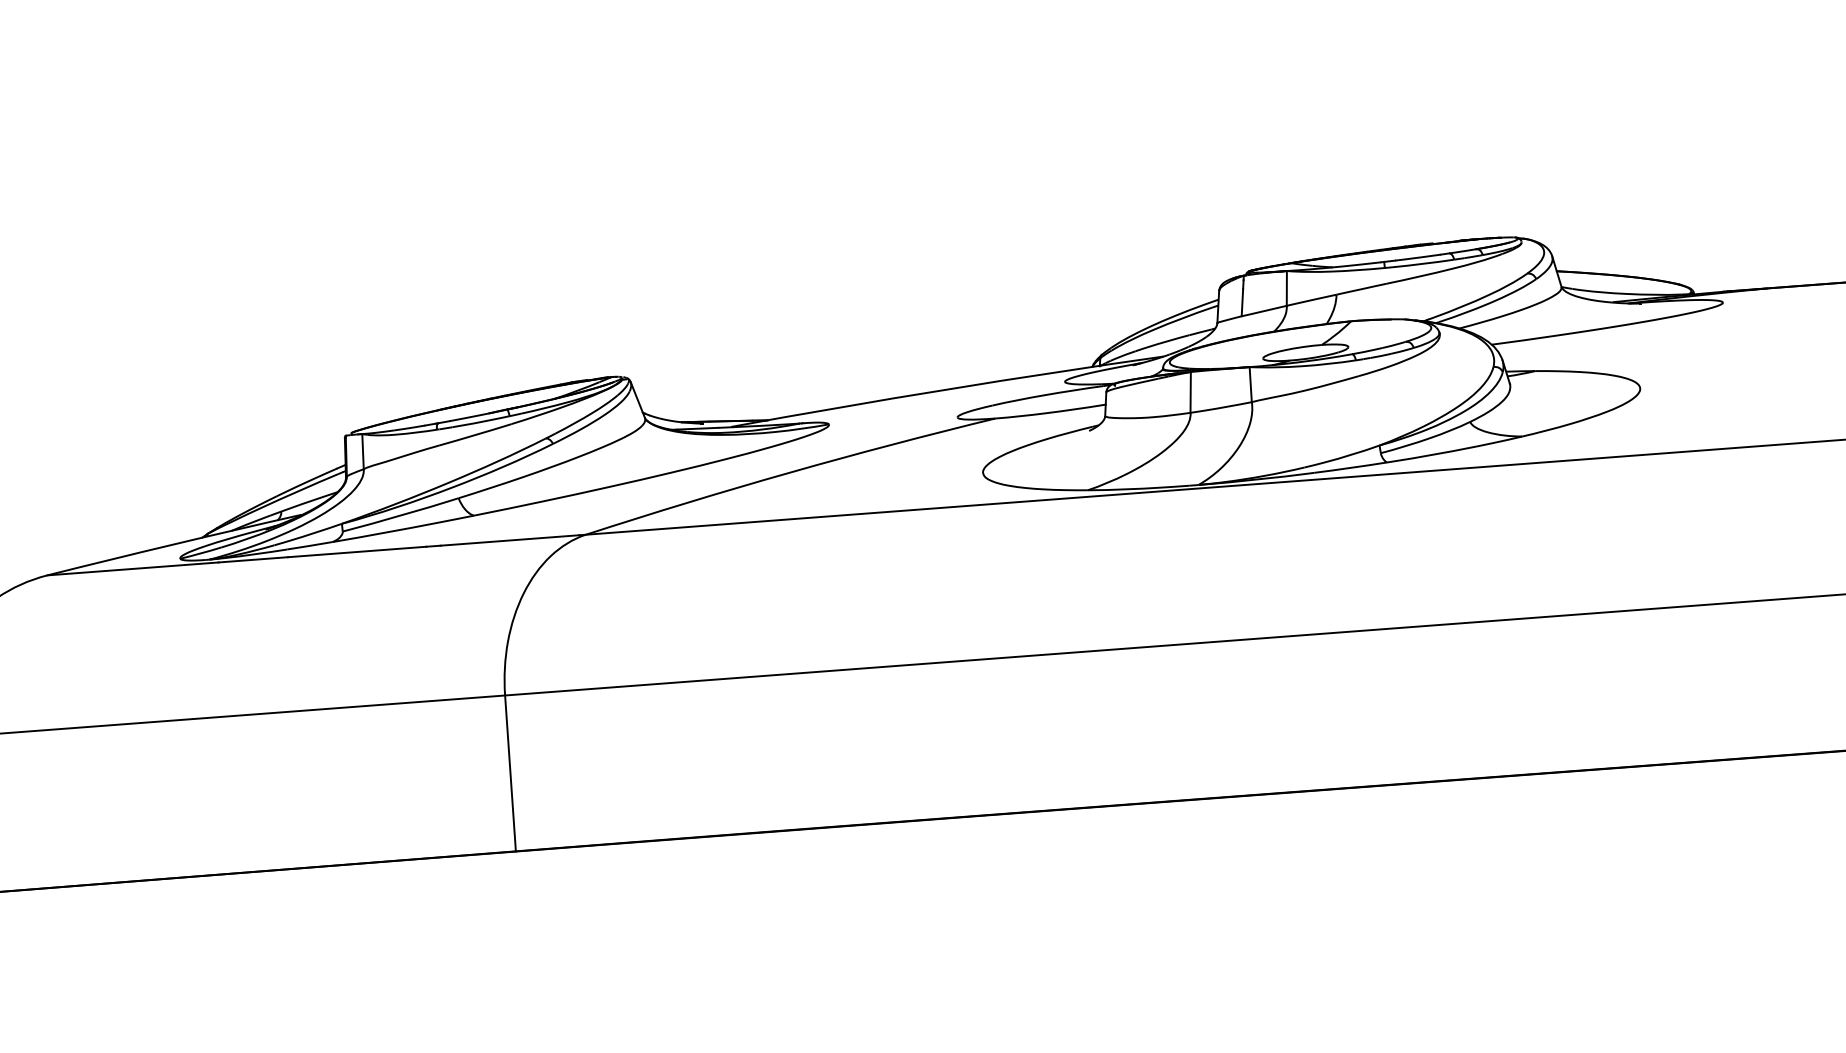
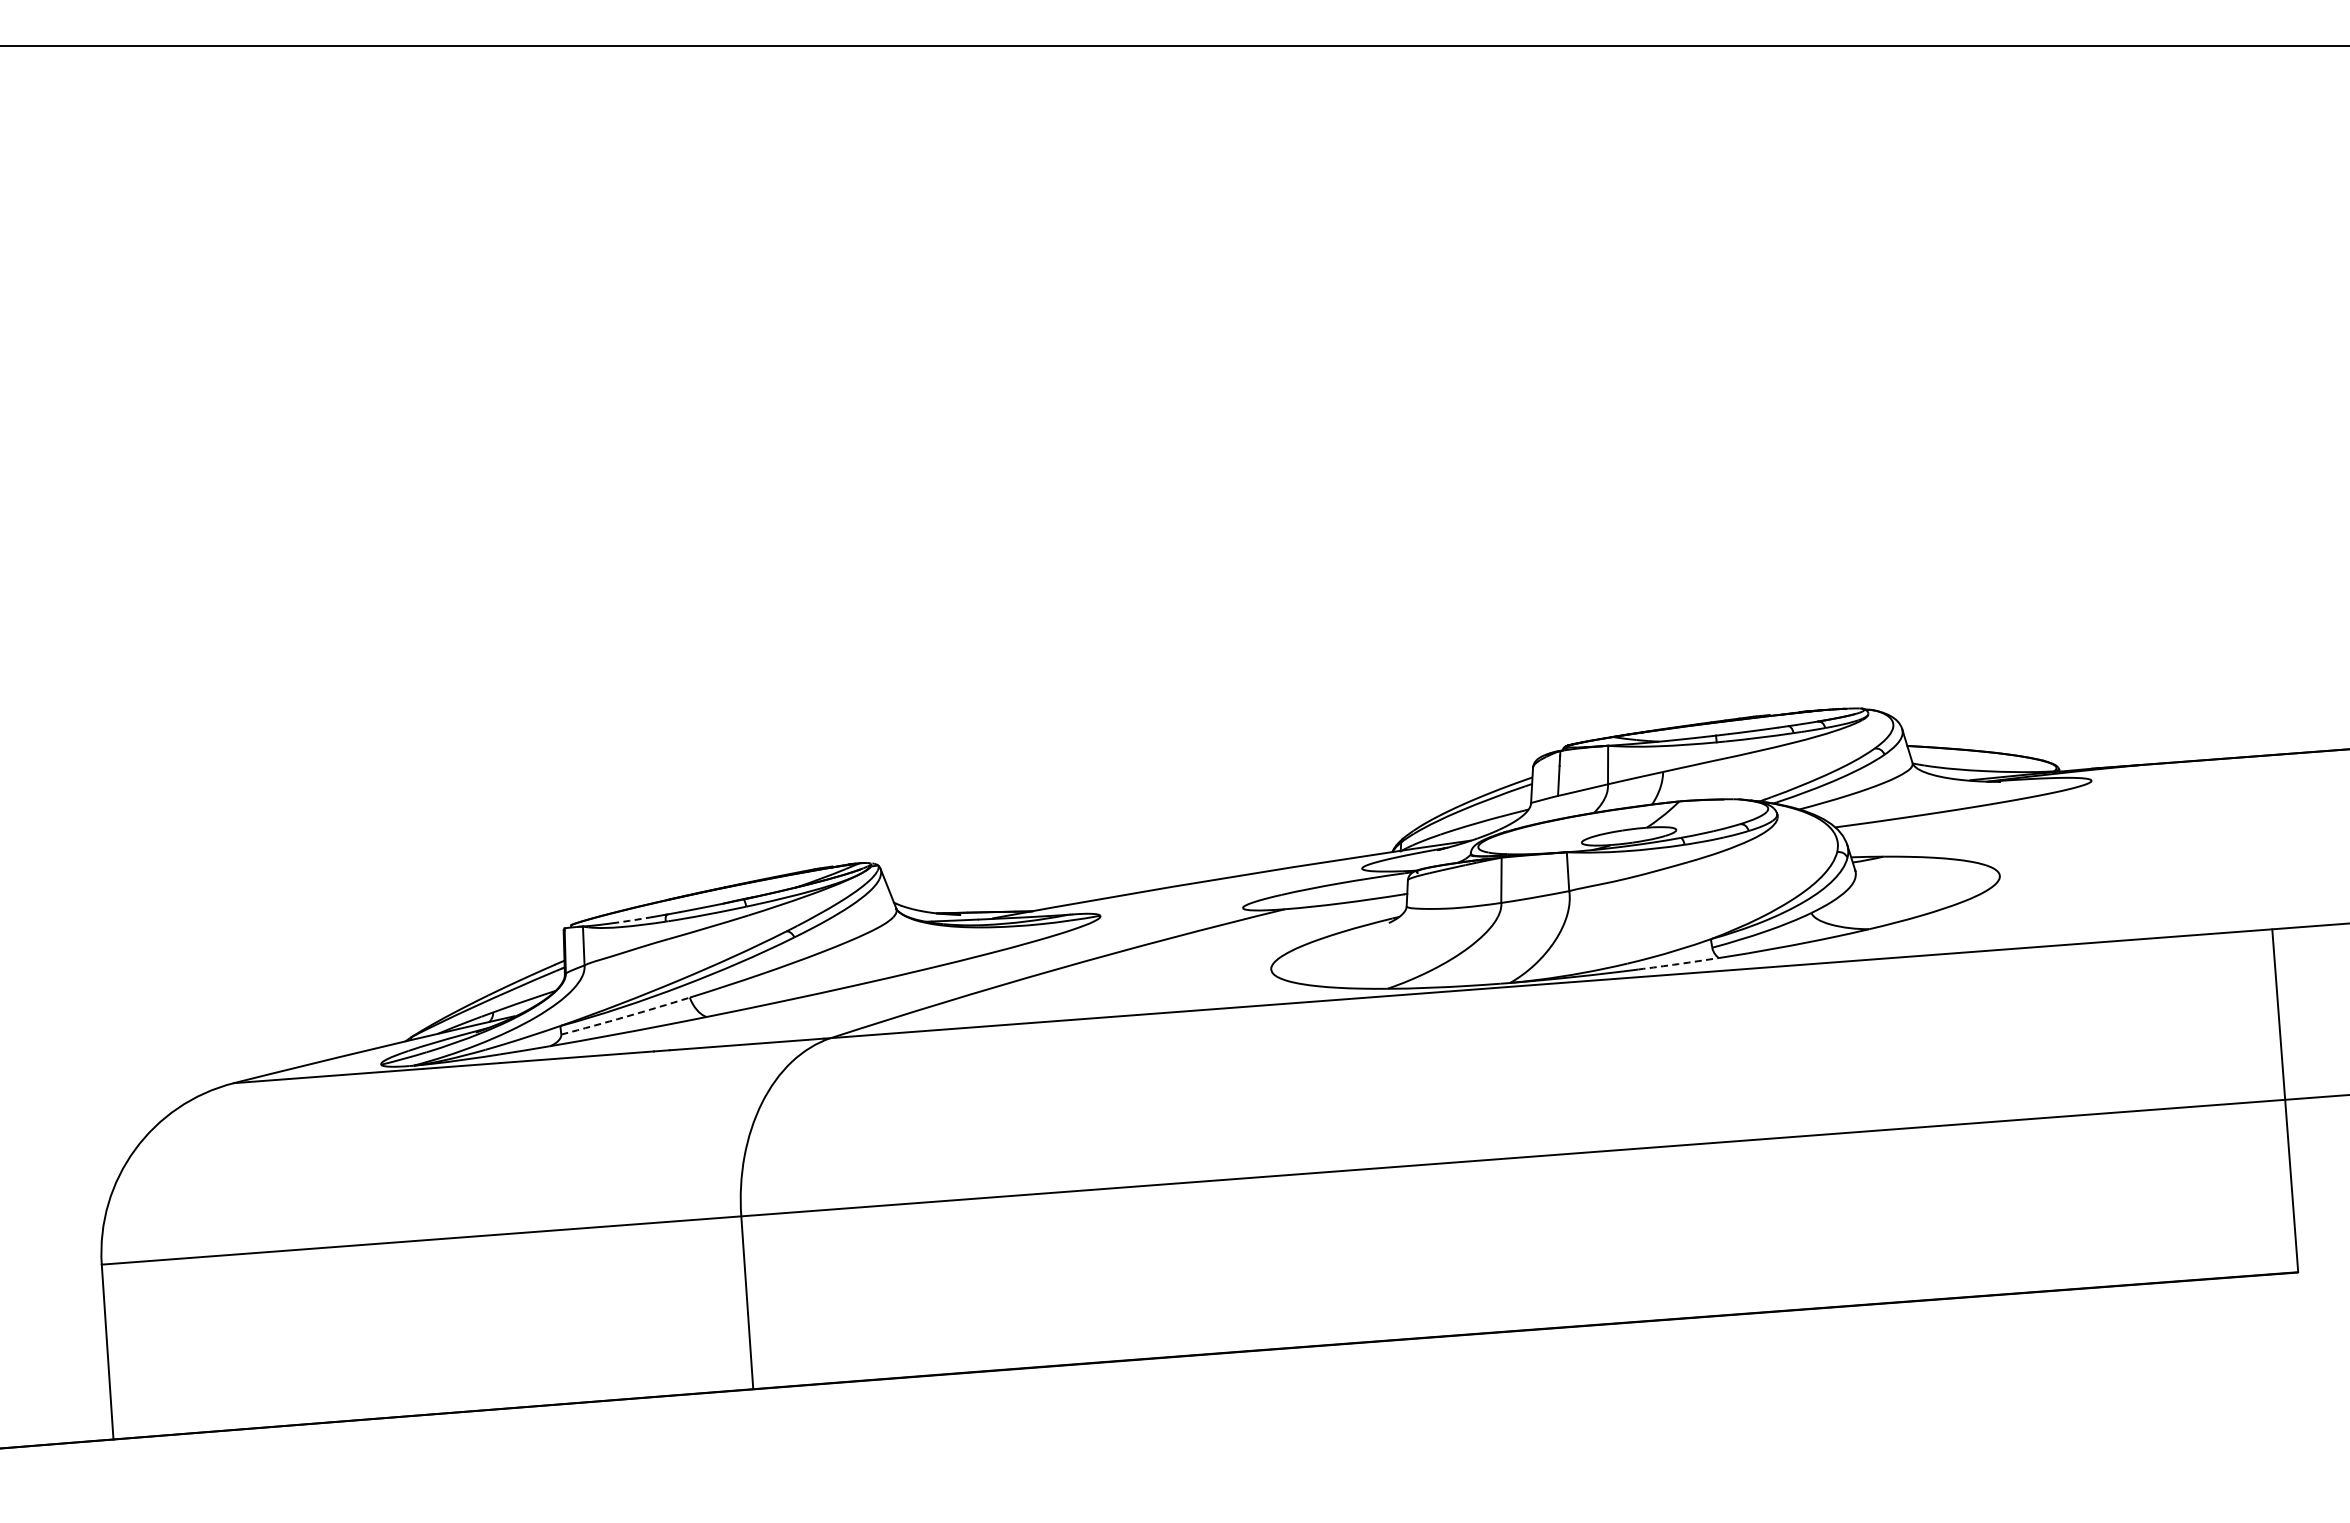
line: (409, 427) -> (635, 919), solid -> dashed
arc: (1350, 468) -> (1678, 964), solid -> dashed
arc: (400, 515) -> (625, 1016), solid -> dashed

